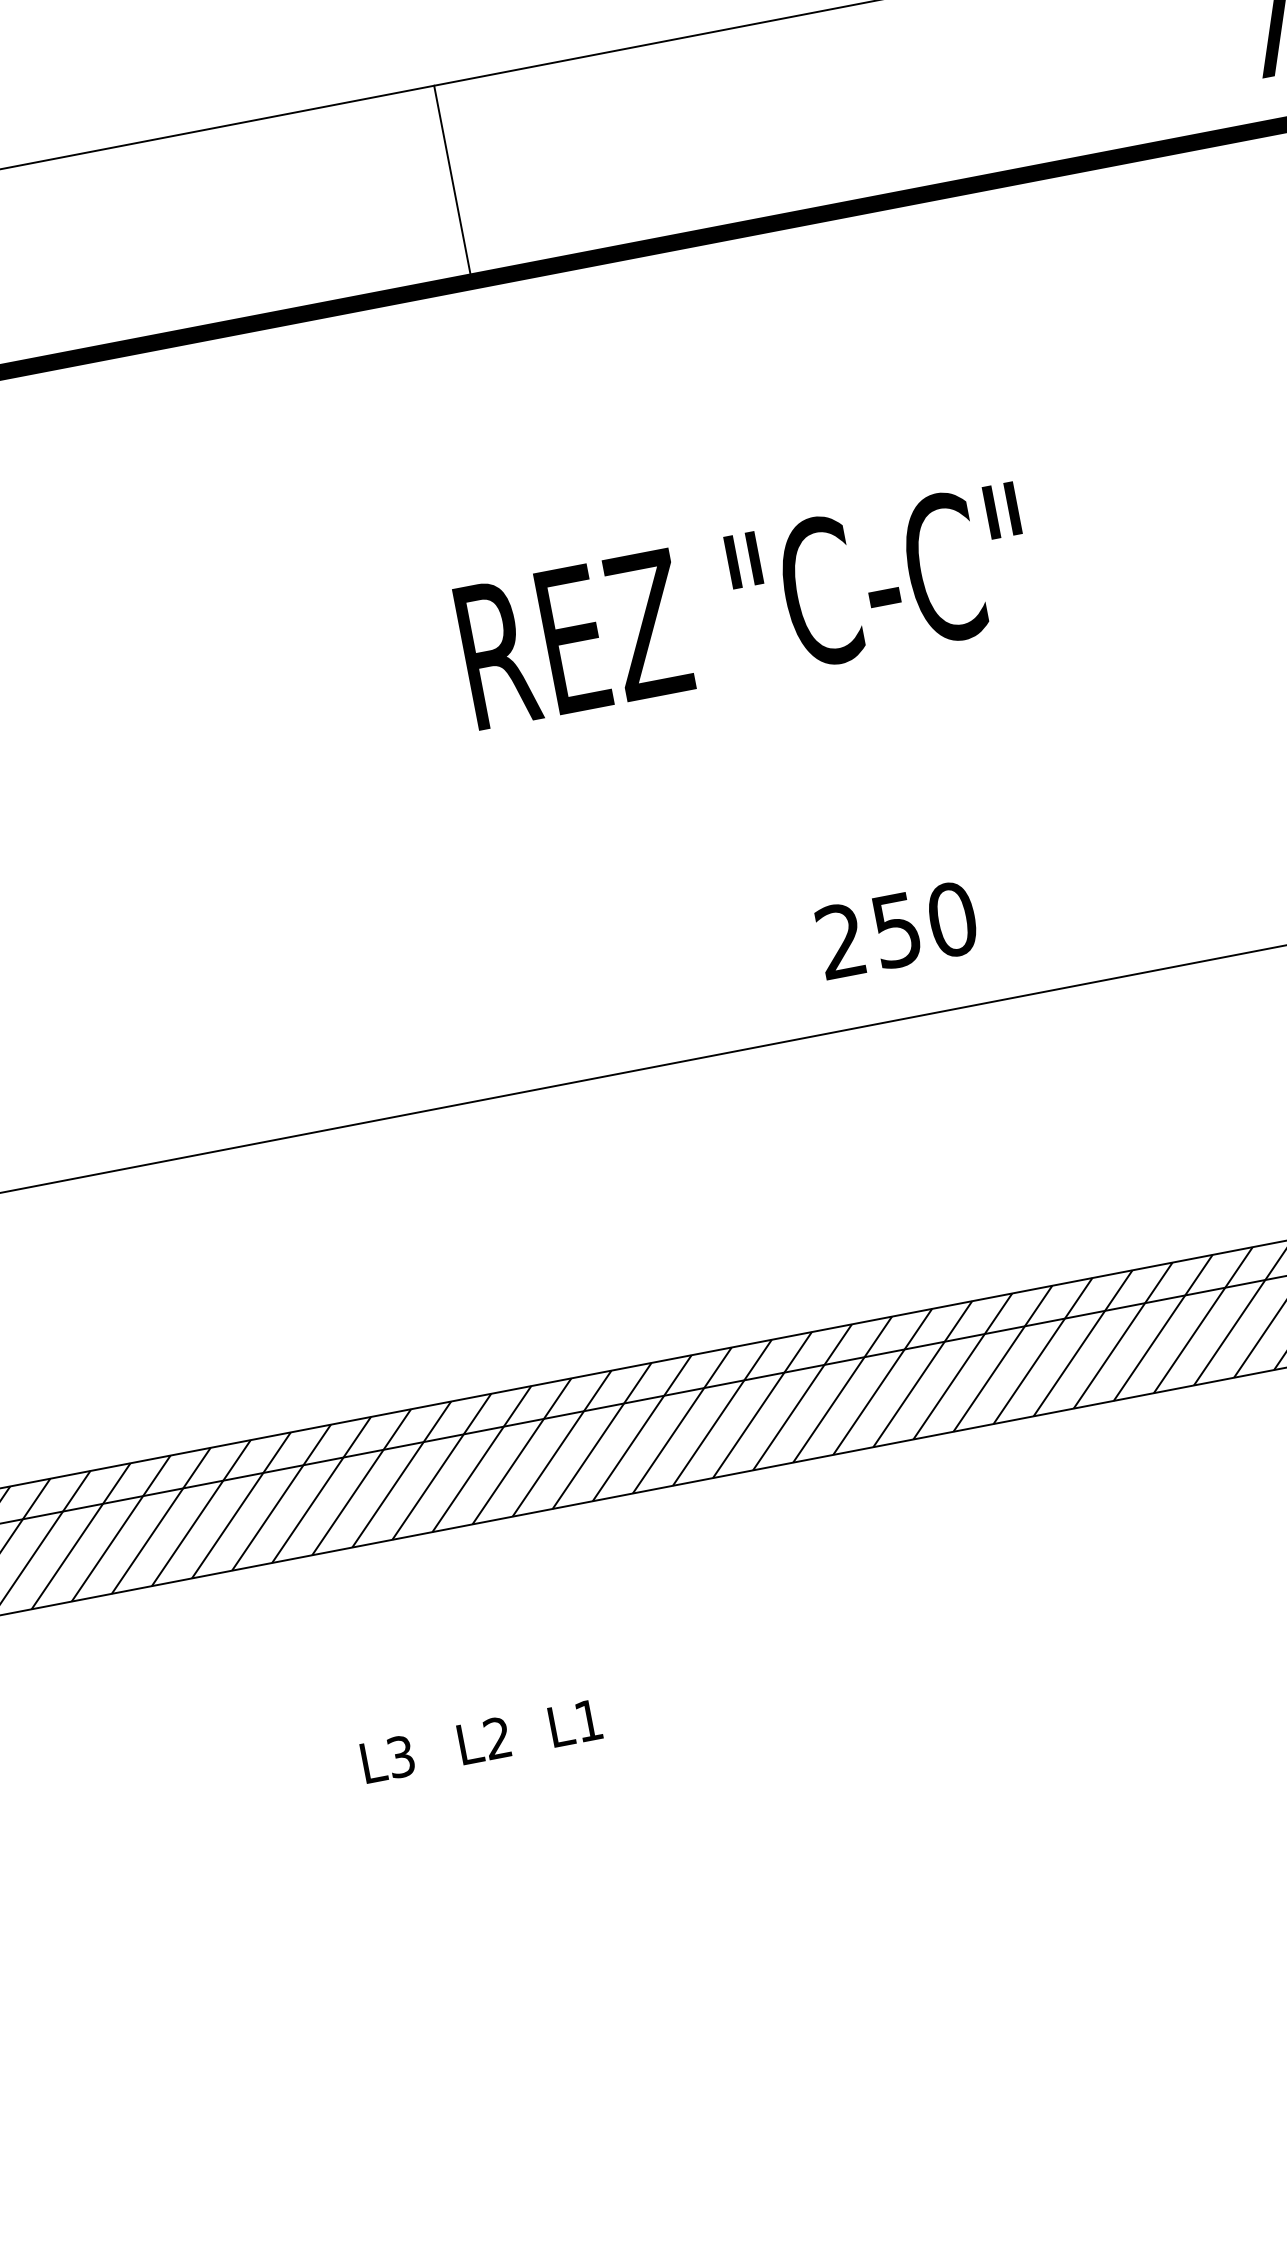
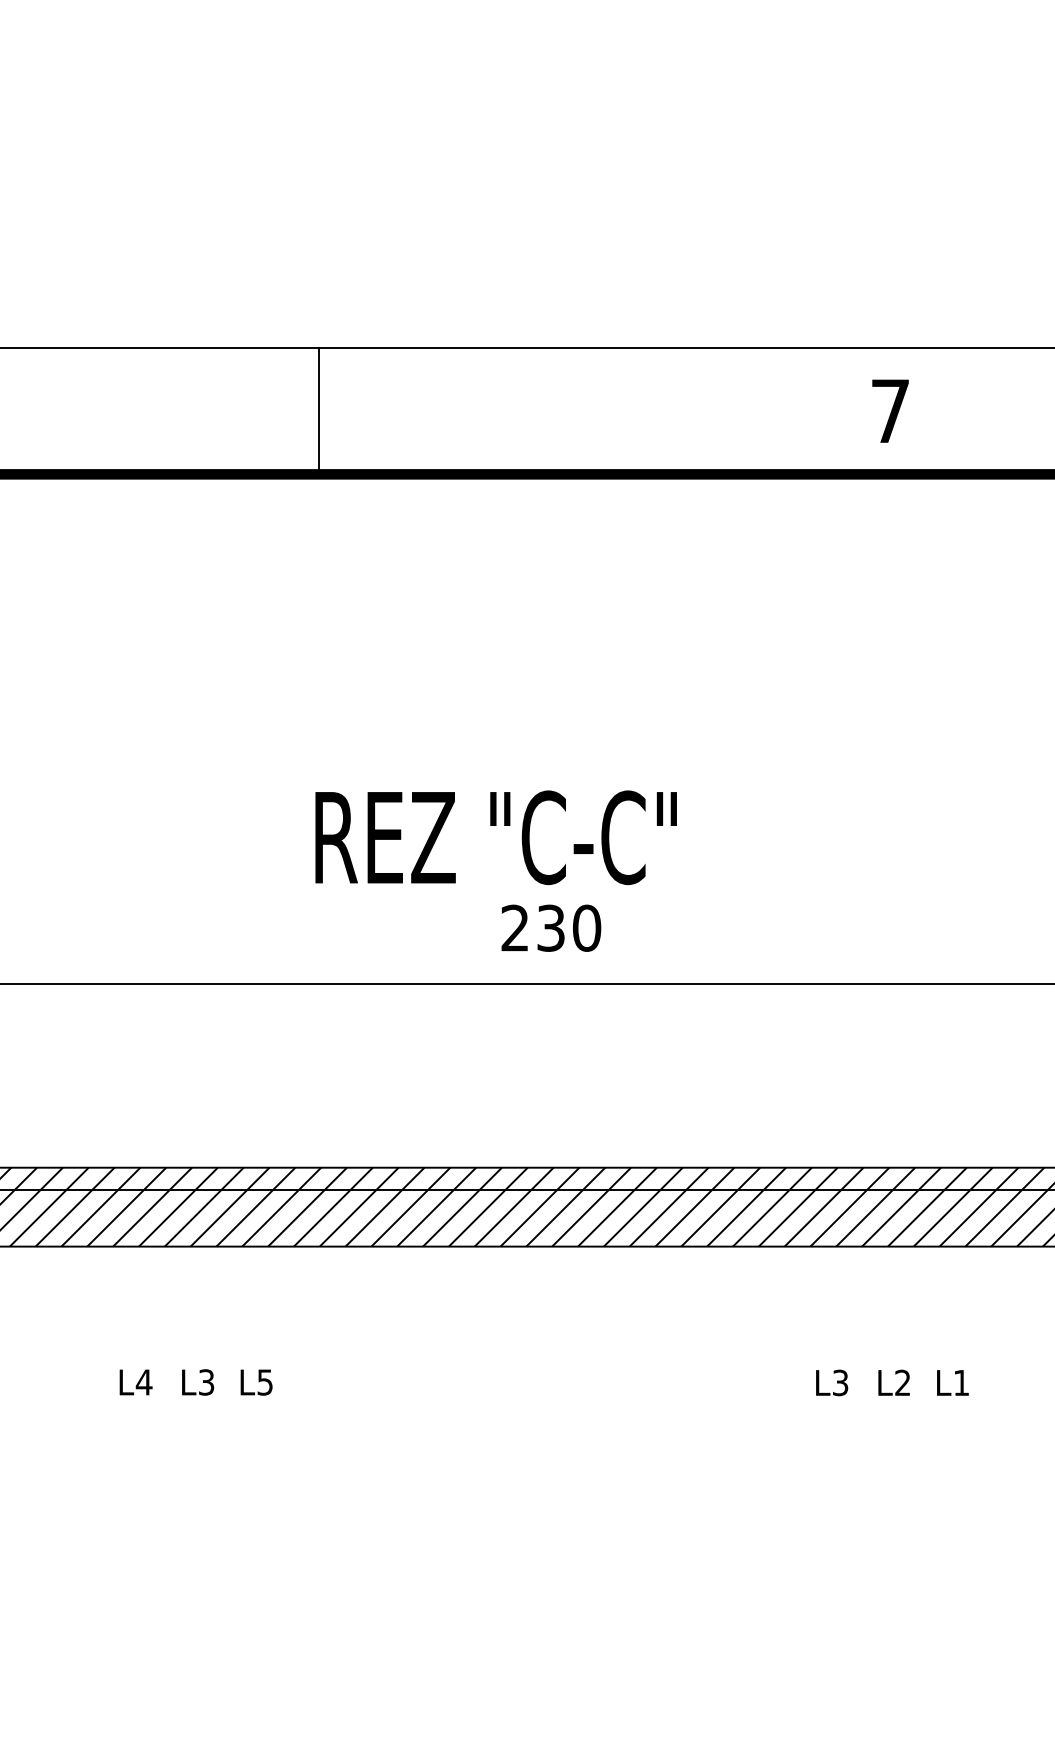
line: (452, 184) -> (318, 411), moved
text: (744, 605) -> (495, 837), moved
text: (897, 929) -> (551, 927), 250 -> 230
text: (587, 1720) -> (264, 1382), L1 -> L5
text: (497, 1738) -> (206, 1382), L2 -> L3
text: (399, 1757) -> (143, 1382), L3 -> L4

